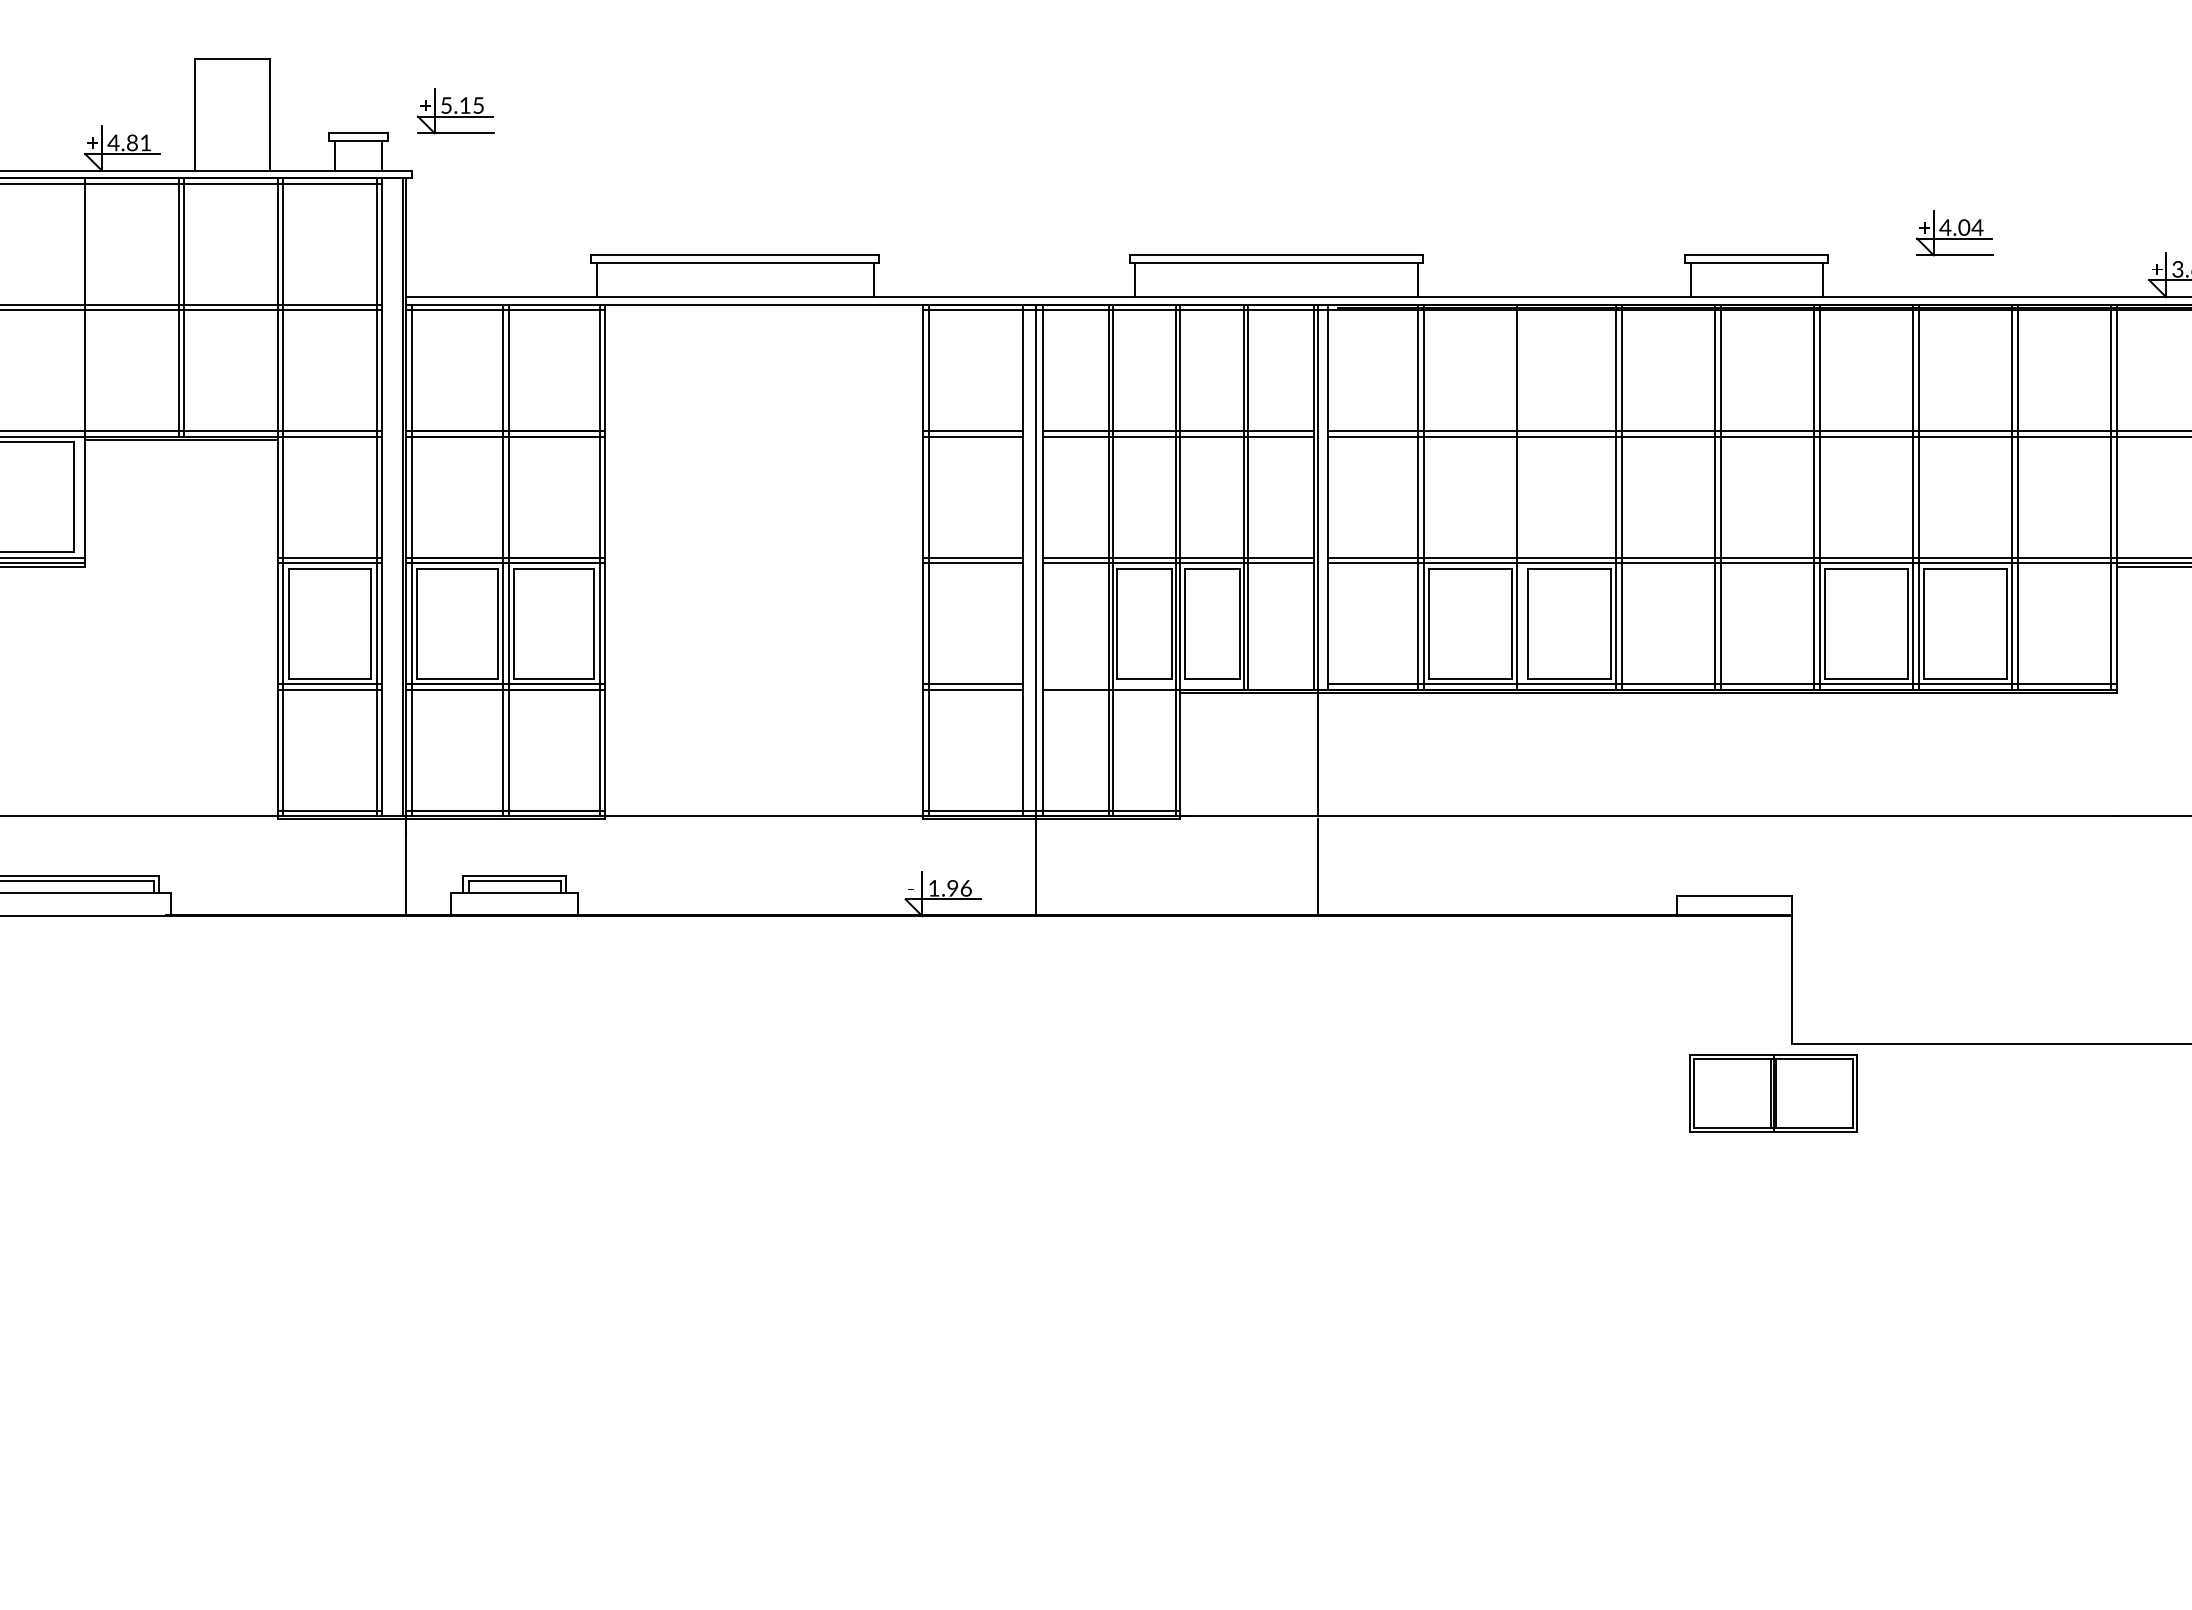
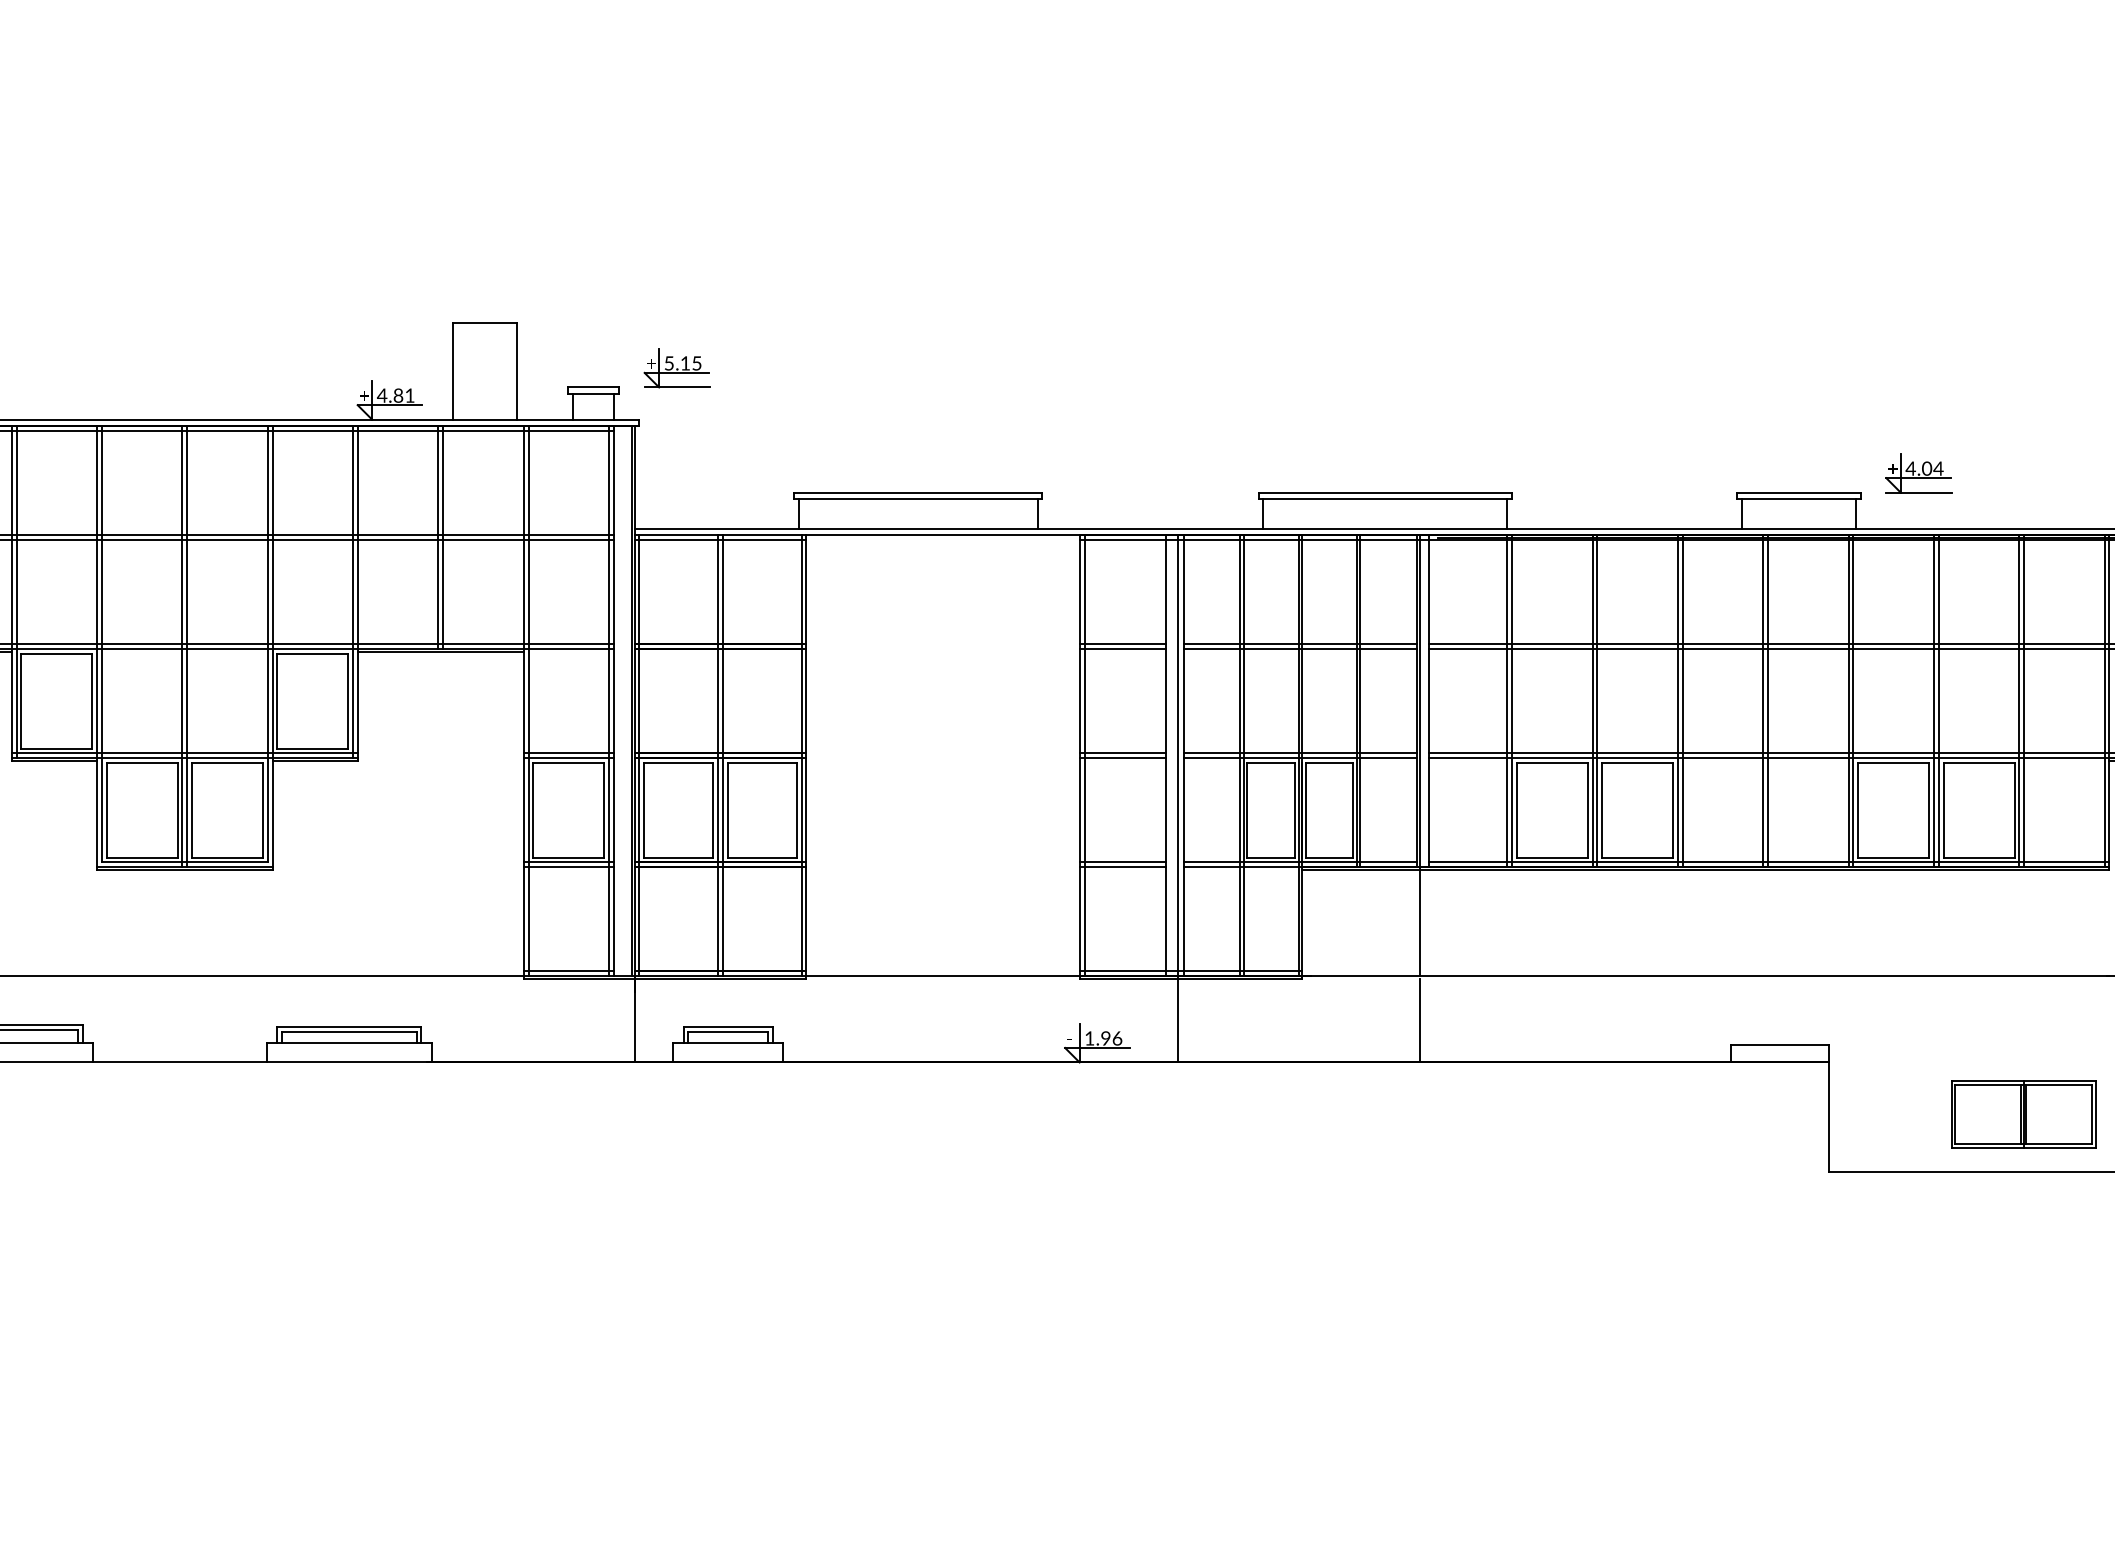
part: (1954, 233) -> (1918, 473), moved
line: (80, 371) -> (353, 592), added
line: (1522, 497) -> (1597, 701), added
line: (1178, 684) -> (1300, 862), added
part: (1773, 1093) -> (2023, 1114), moved

